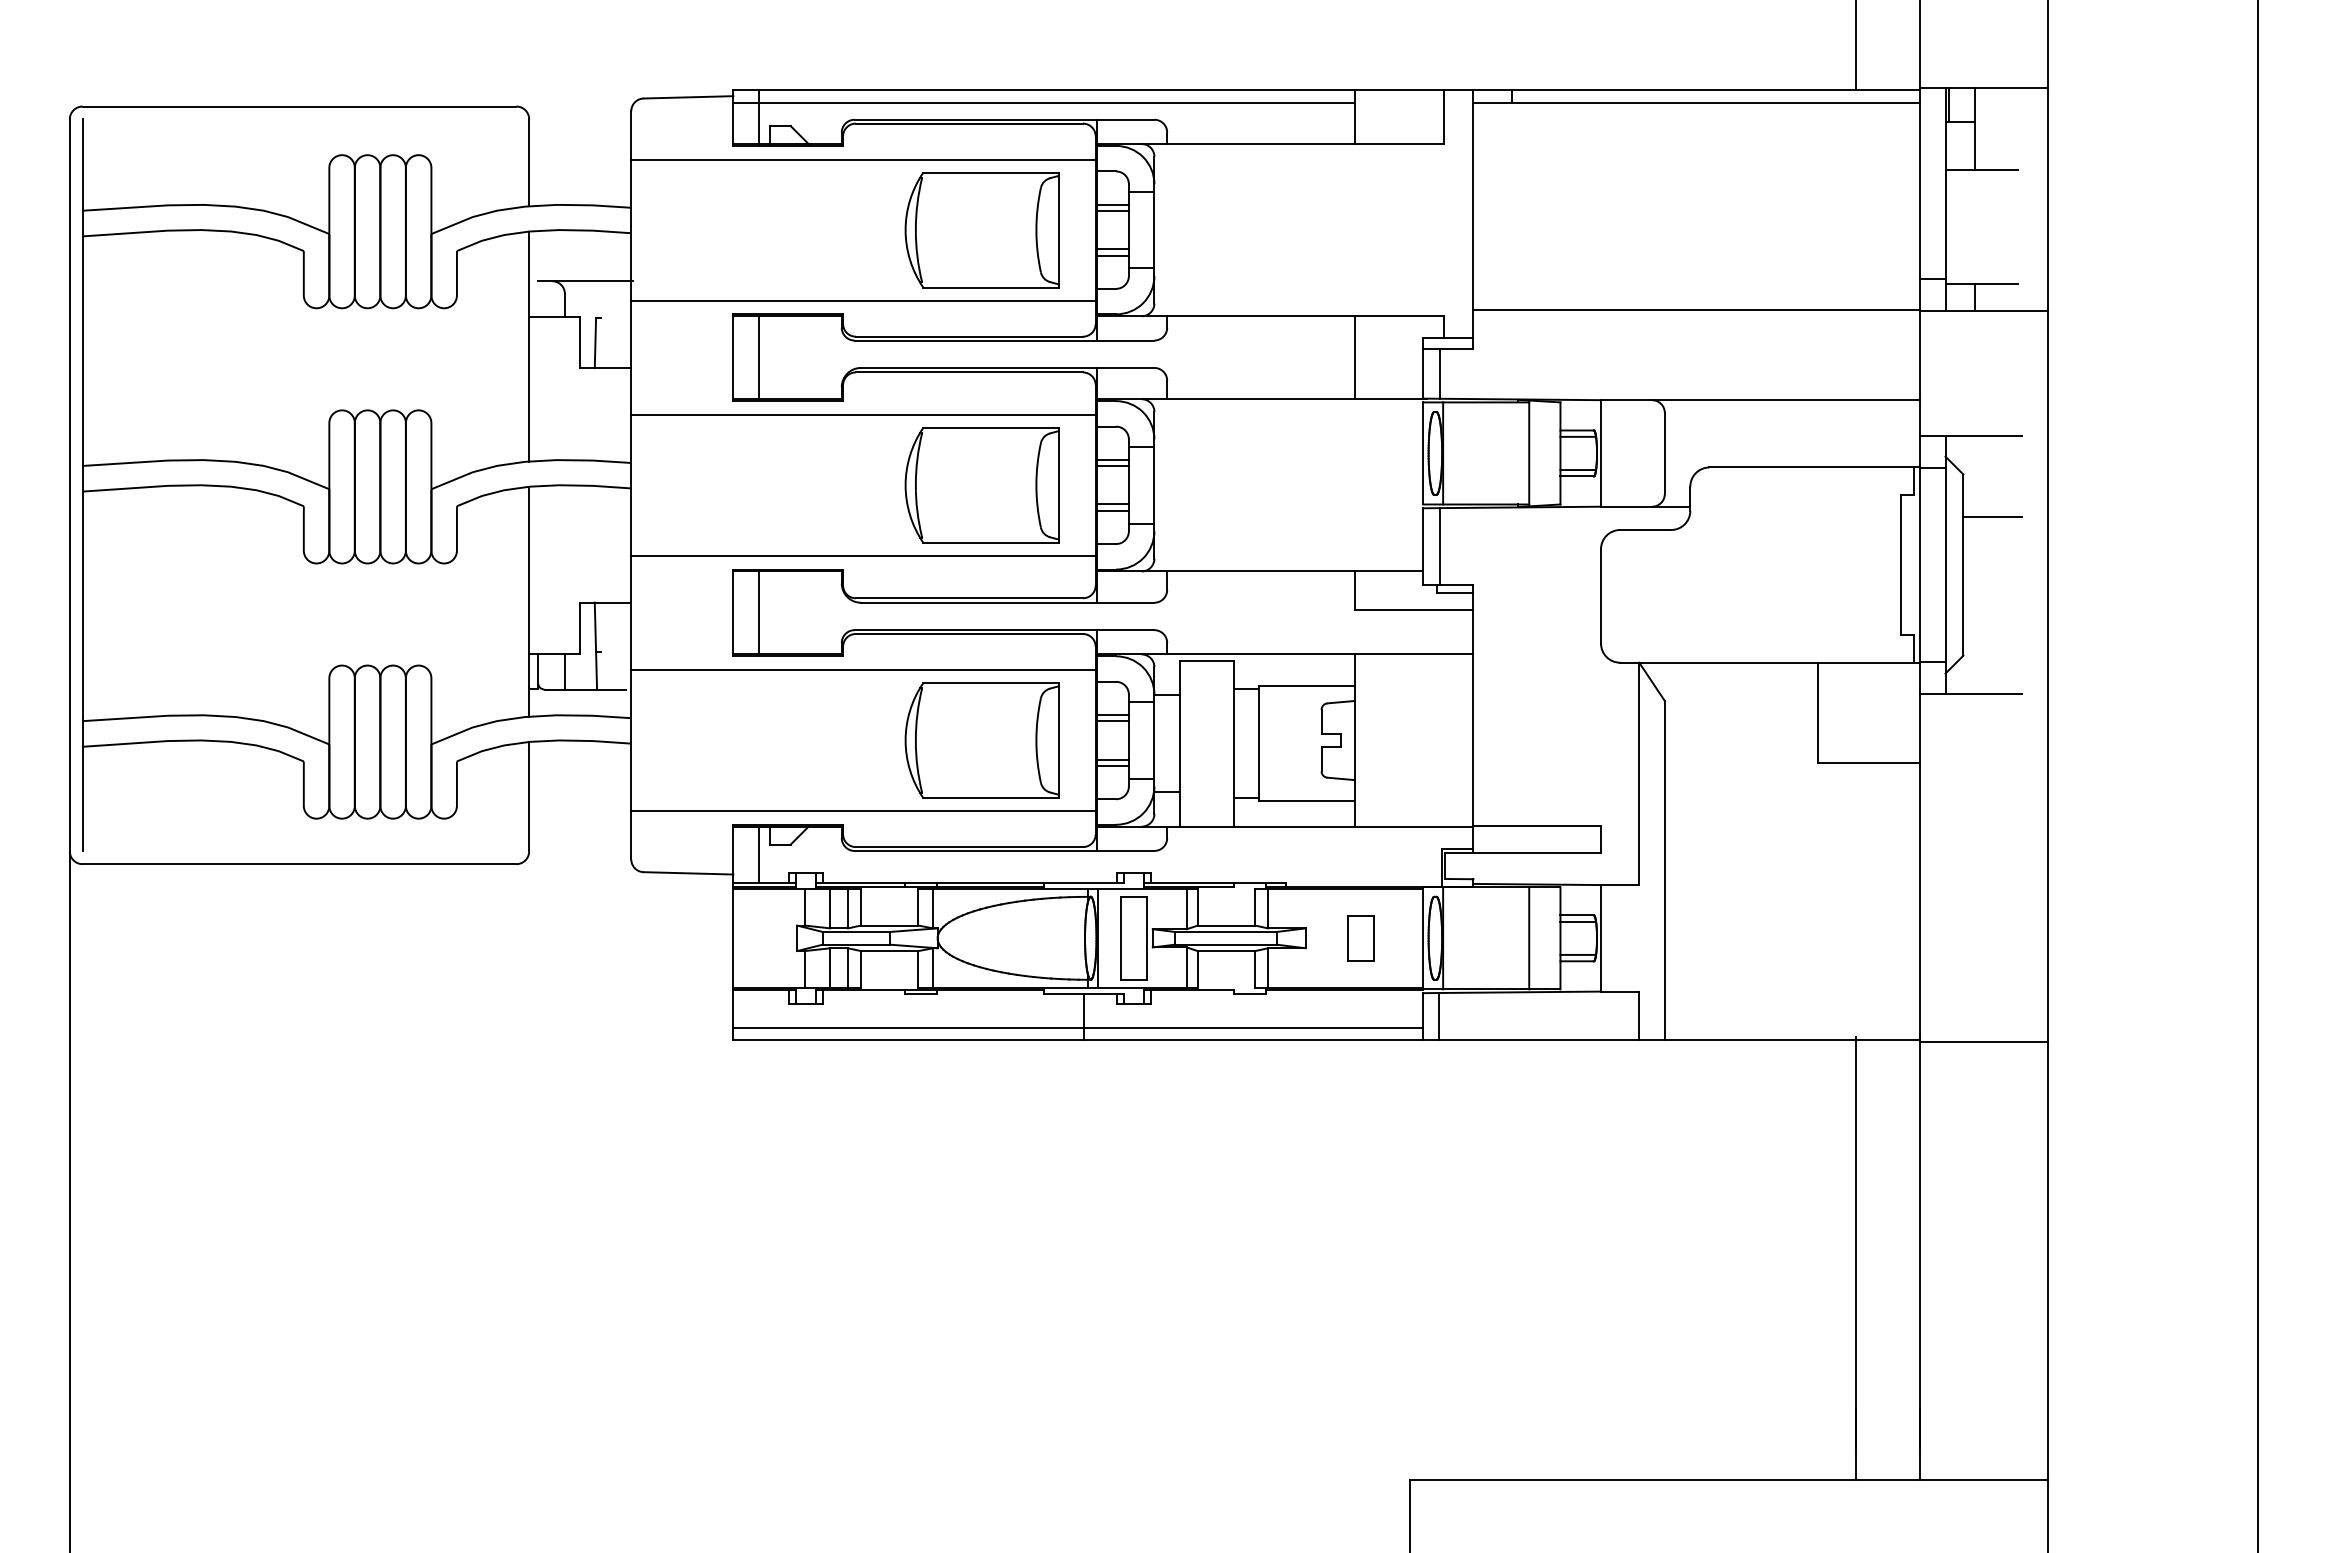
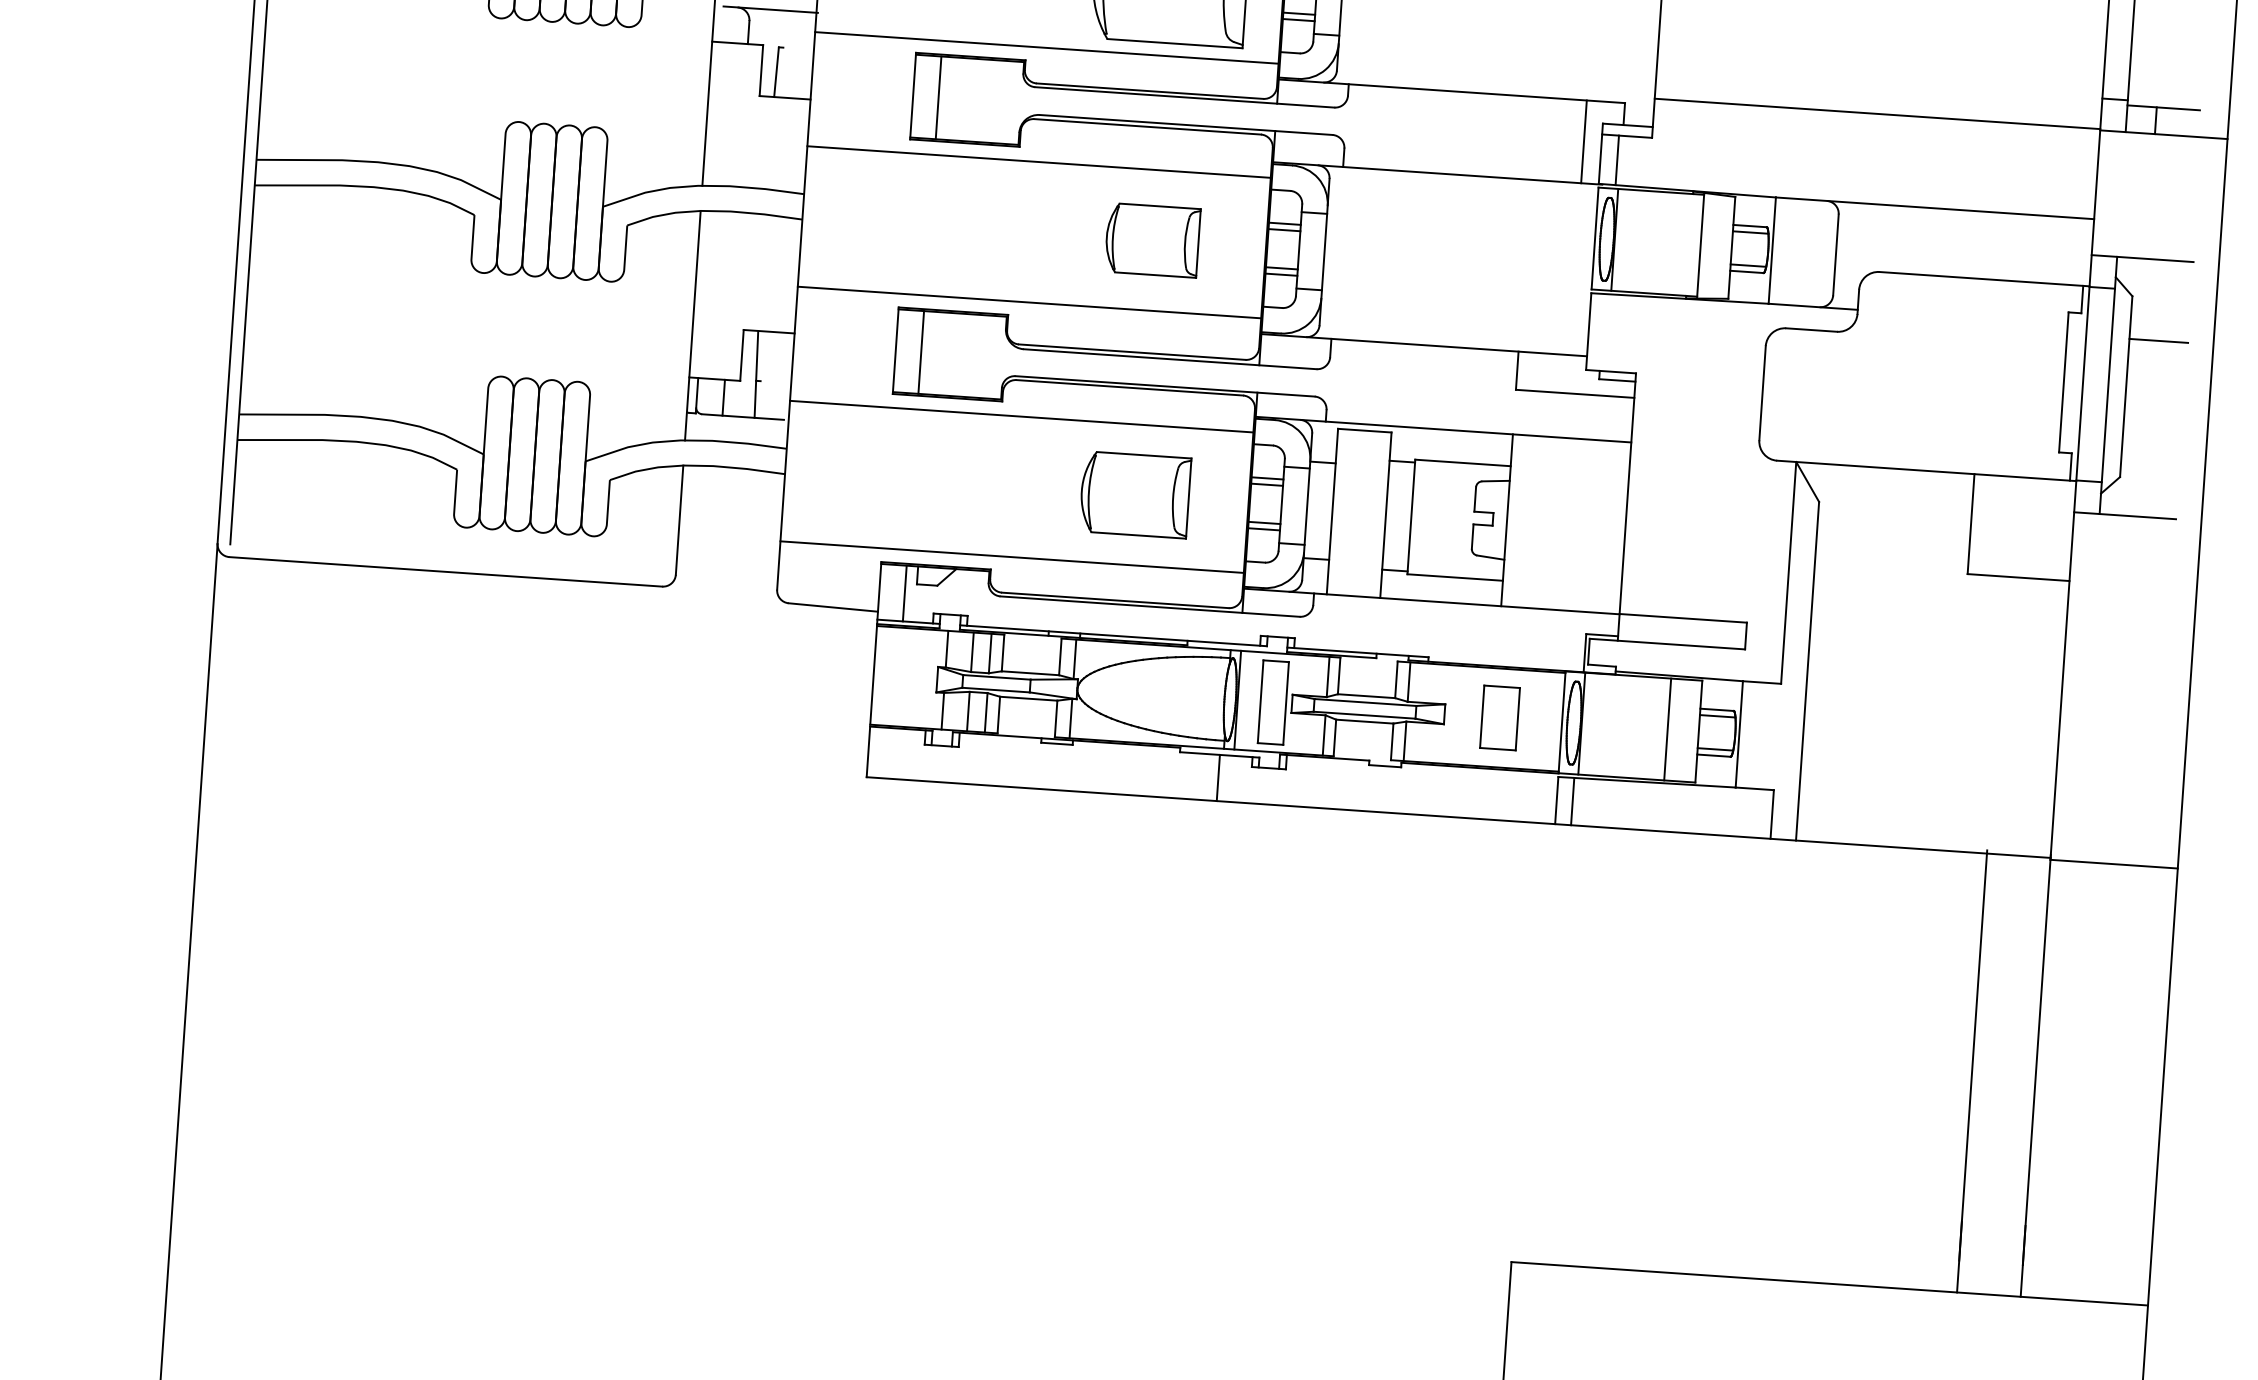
line: (1354, 357) -> (1583, 141), moved
part: (981, 485) -> (1152, 240), size x0.6
line: (1440, 546) -> (1605, 332), removed
part: (981, 740) -> (1134, 494), size x0.7
part: (1360, 938) -> (1499, 718), size x1.4
line: (1078, 1027) -> (1211, 787), removed

